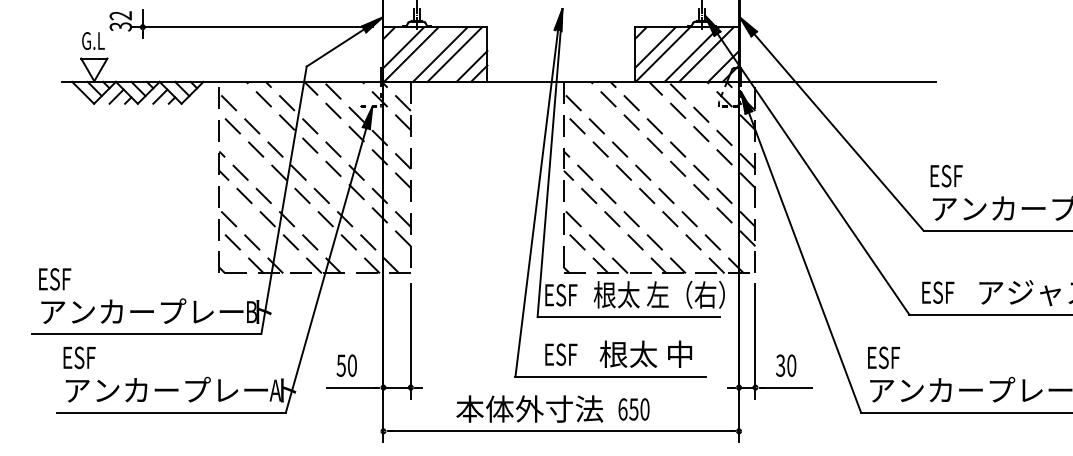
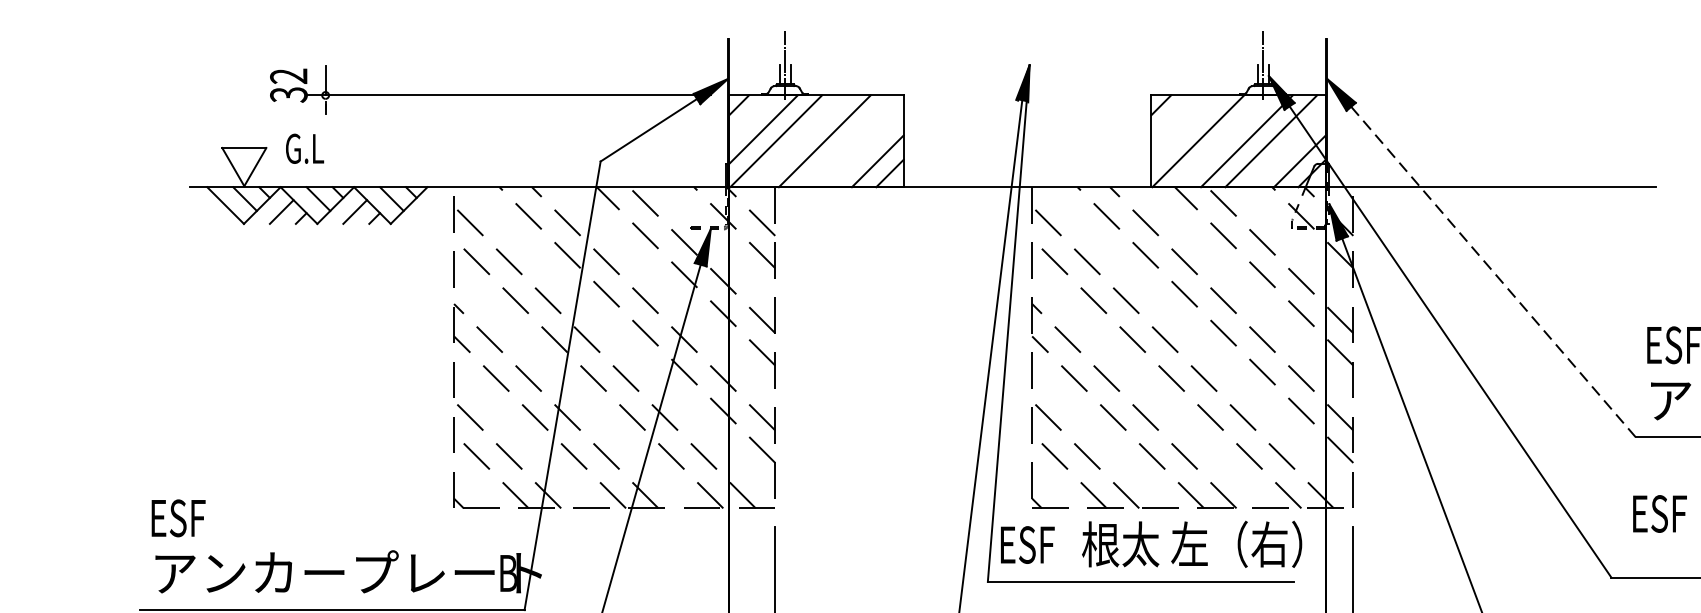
text: (93, 40) -> (305, 147), moved
line: (655, 47) -> (1185, 129), removed
line: (454, 54) -> (848, 141), removed
line: (838, 132) -> (1492, 272), solid -> dashed
text: (938, 292) -> (1660, 513), moved

